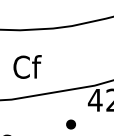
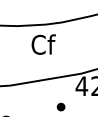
text: (27, 66) -> (43, 44), moved

